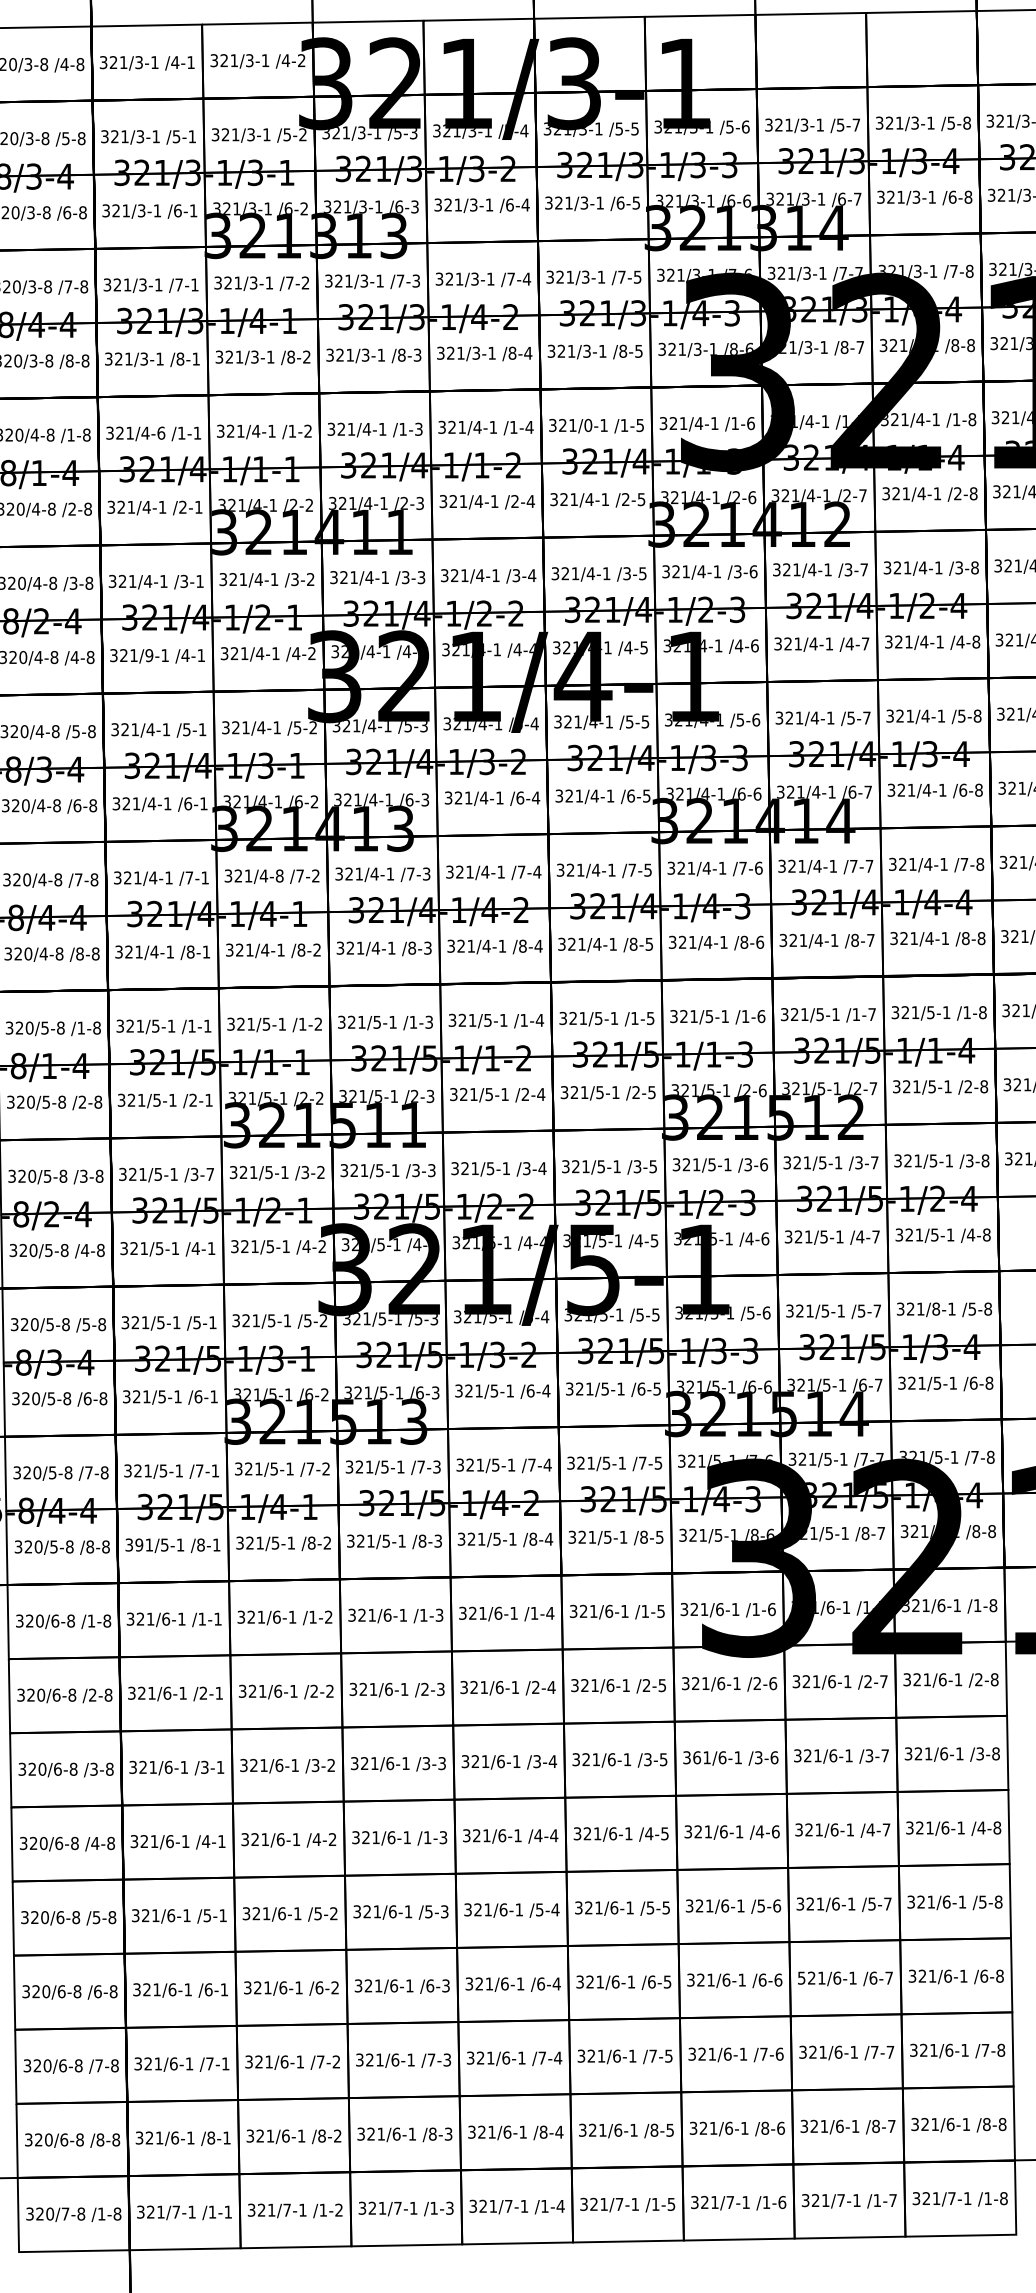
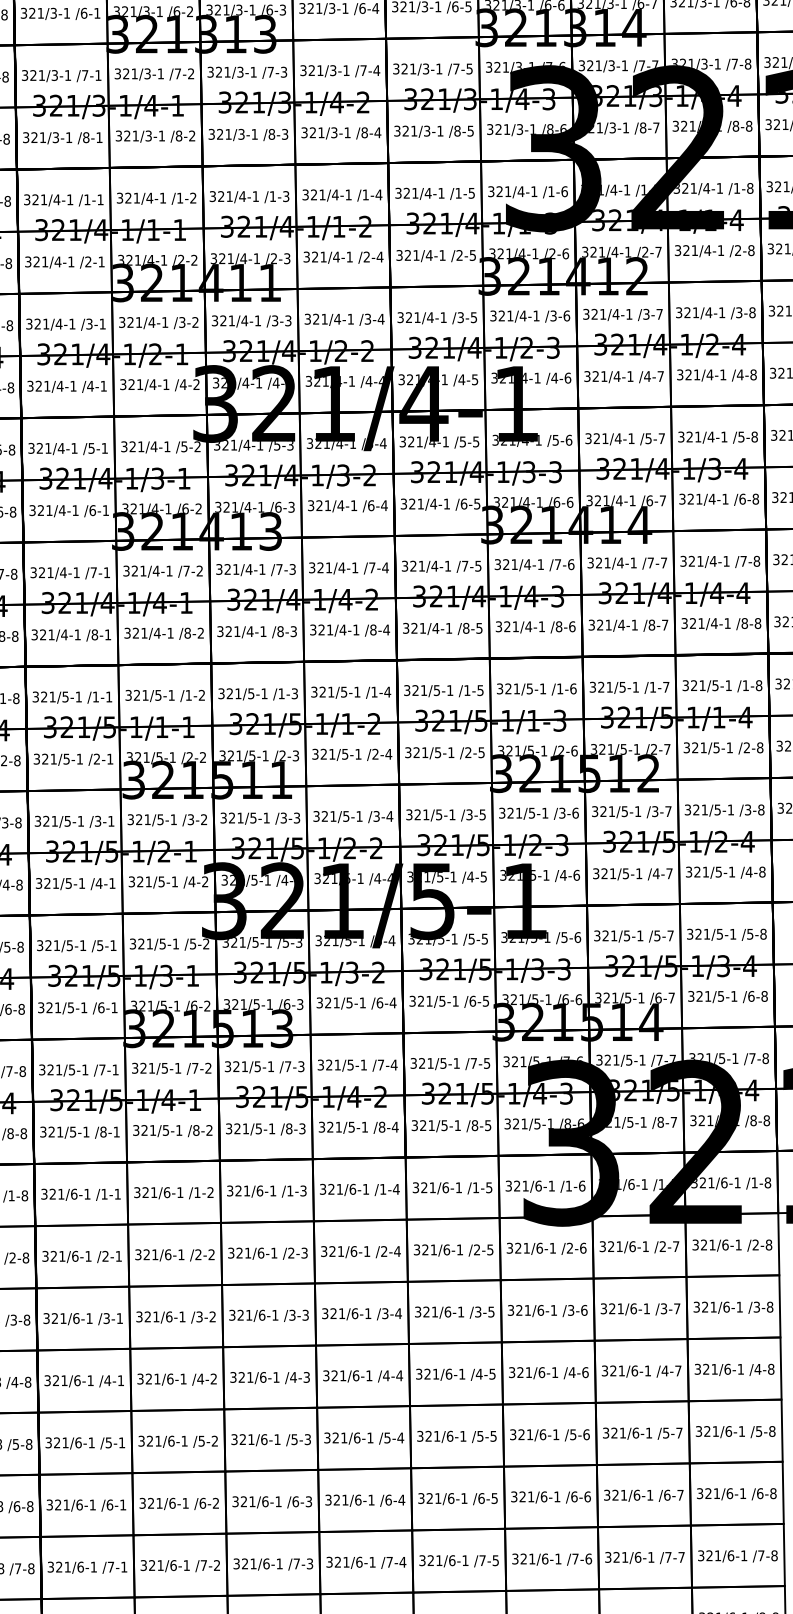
text: (588, 425) -> (428, 193), 321/0-1 -> 321/4-1
text: (161, 432) -> (70, 199), 321/4-6 -> 321/4-1
text: (149, 655) -> (60, 386), 321/9-1 -> 321/4-1
text: (279, 875) -> (169, 570), 321/4-8 -> 321/4-1
text: (209, 1174) -> (110, 821), /3-7 -> /3-1
text: (936, 1308) -> (720, 933), 321/8-1 -> 321/5-1
text: (139, 1544) -> (51, 1131), 391/5-1 -> 321/5-1
text: (697, 1757) -> (519, 1310), 361/6-1 -> 321/6-1
text: (427, 1837) -> (293, 1377), /1-3 -> /4-3
text: (801, 1977) -> (607, 1494), 521/6-1 -> 321/6-1

